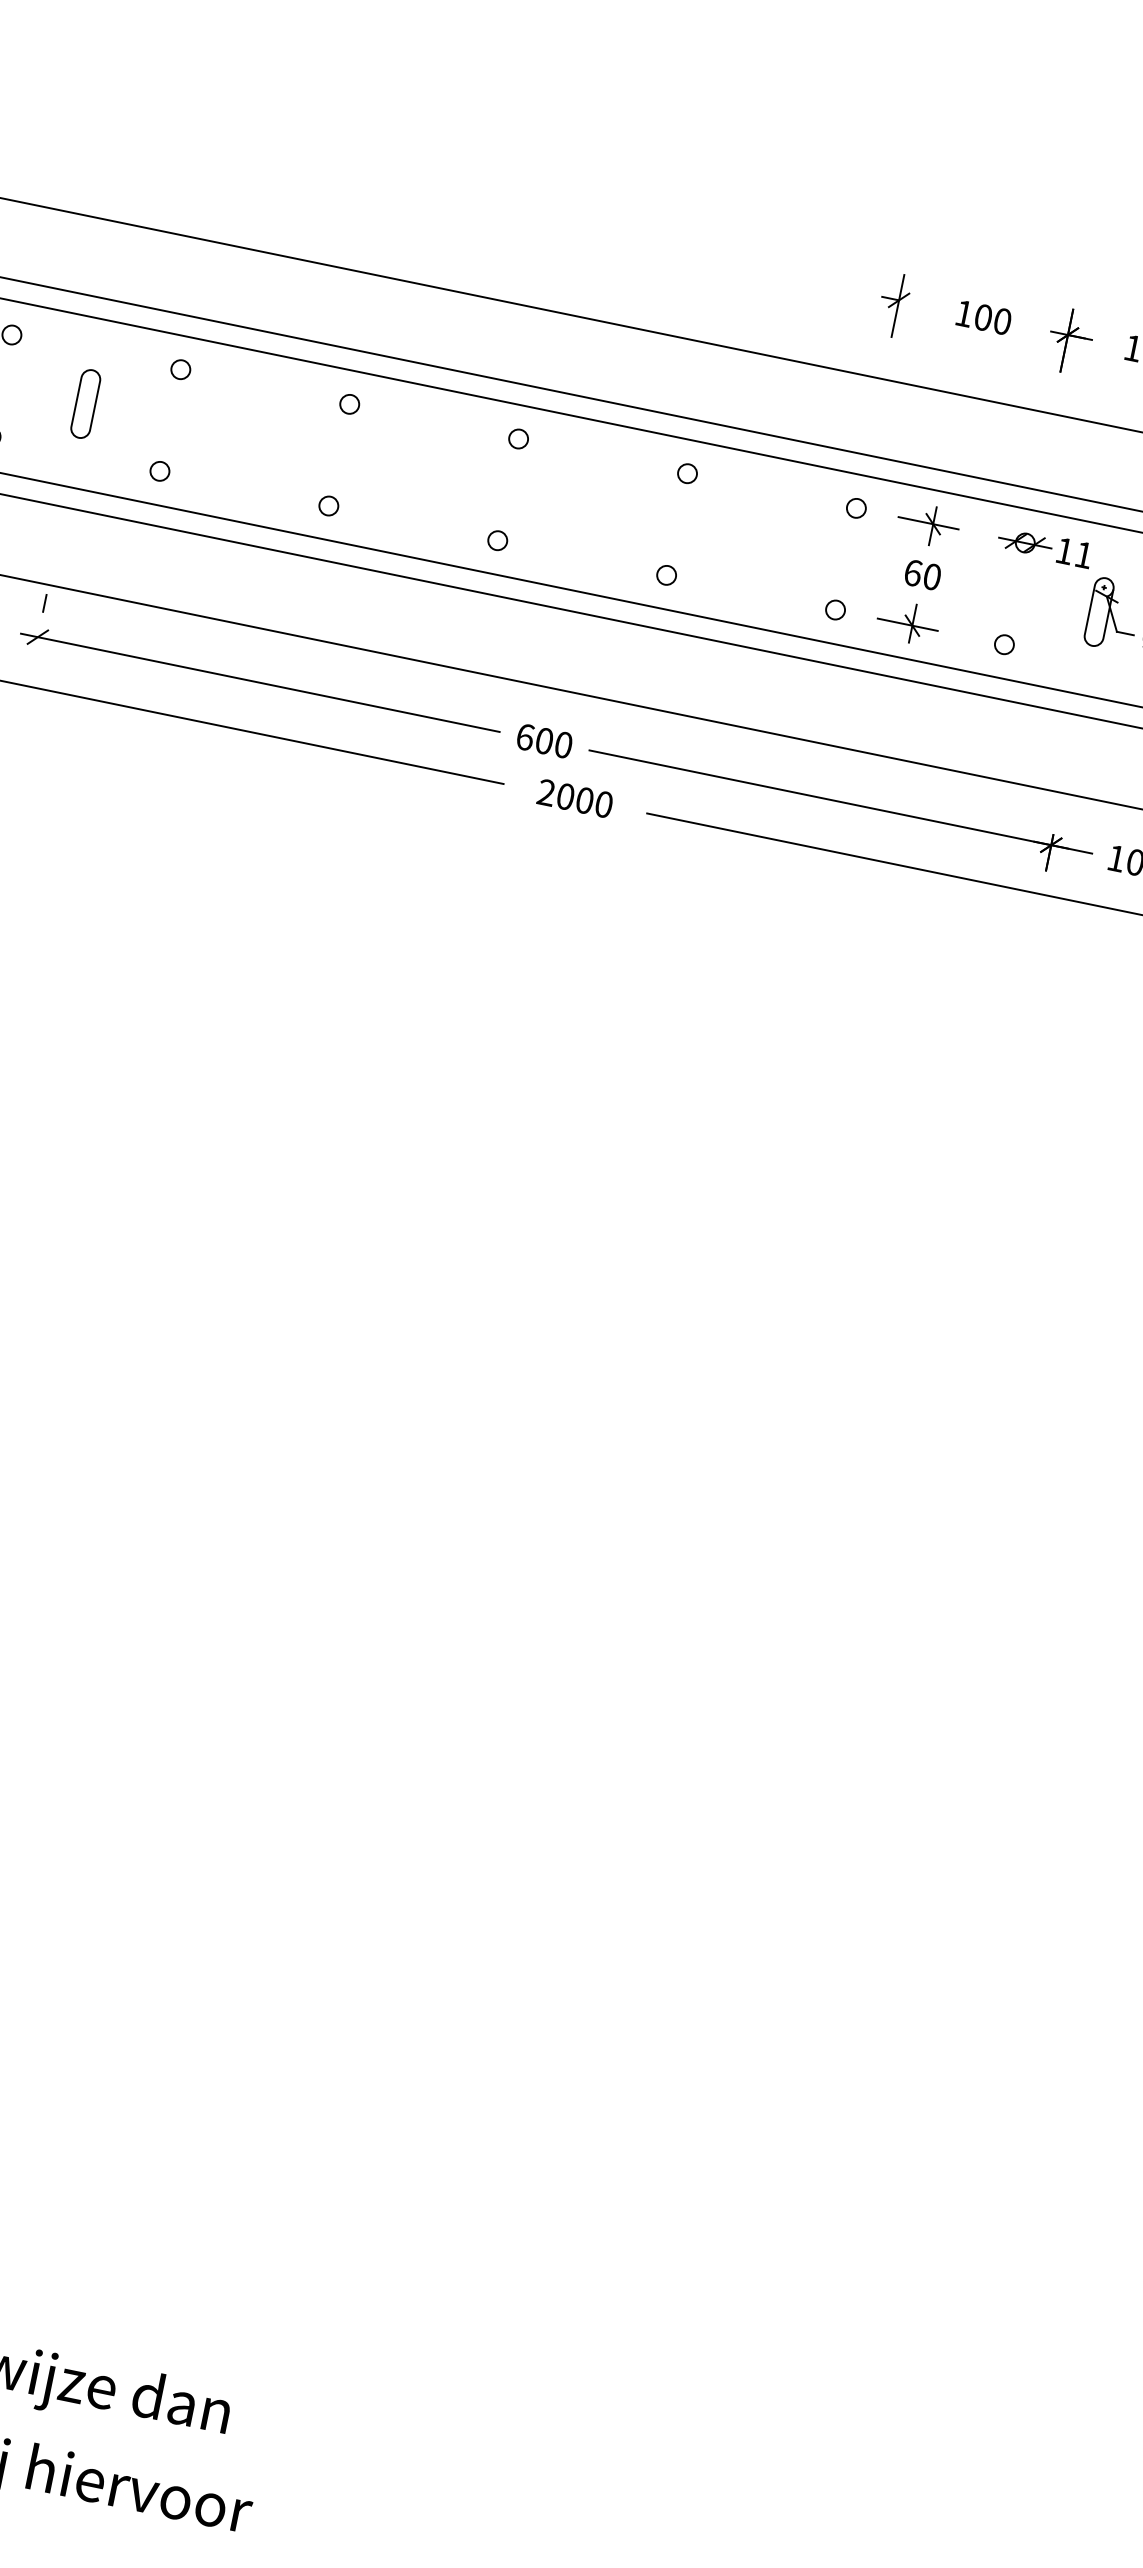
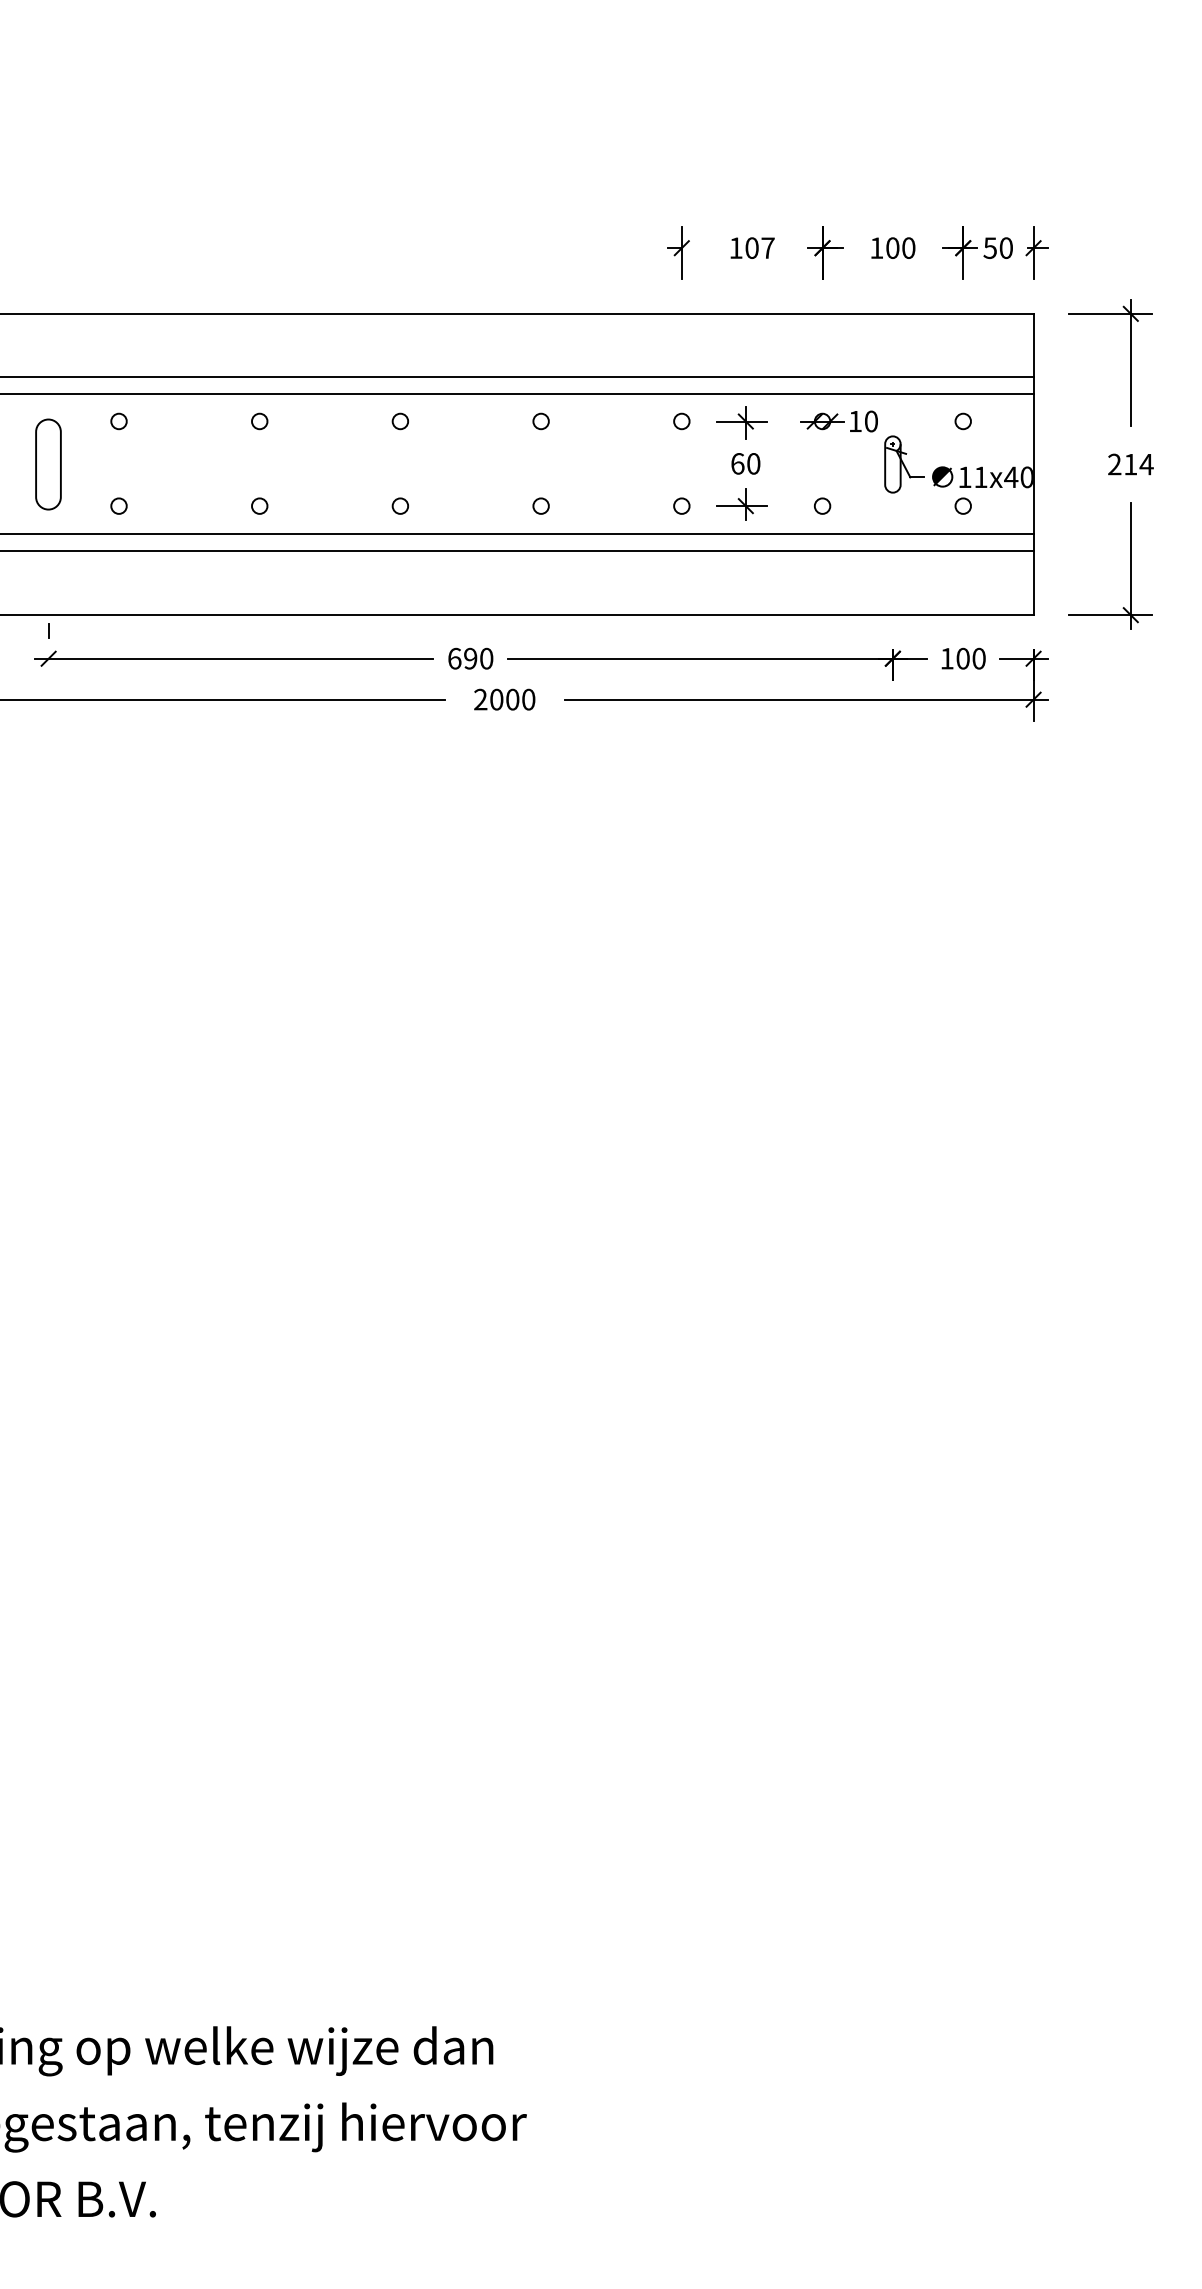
text: (1002, 320) -> (767, 247), 100 -> 107
part: (85, 403) -> (48, 464), size x1.6
text: (1084, 555) -> (871, 421), 11 -> 10
text: (544, 740) -> (470, 658), 600 -> 690

